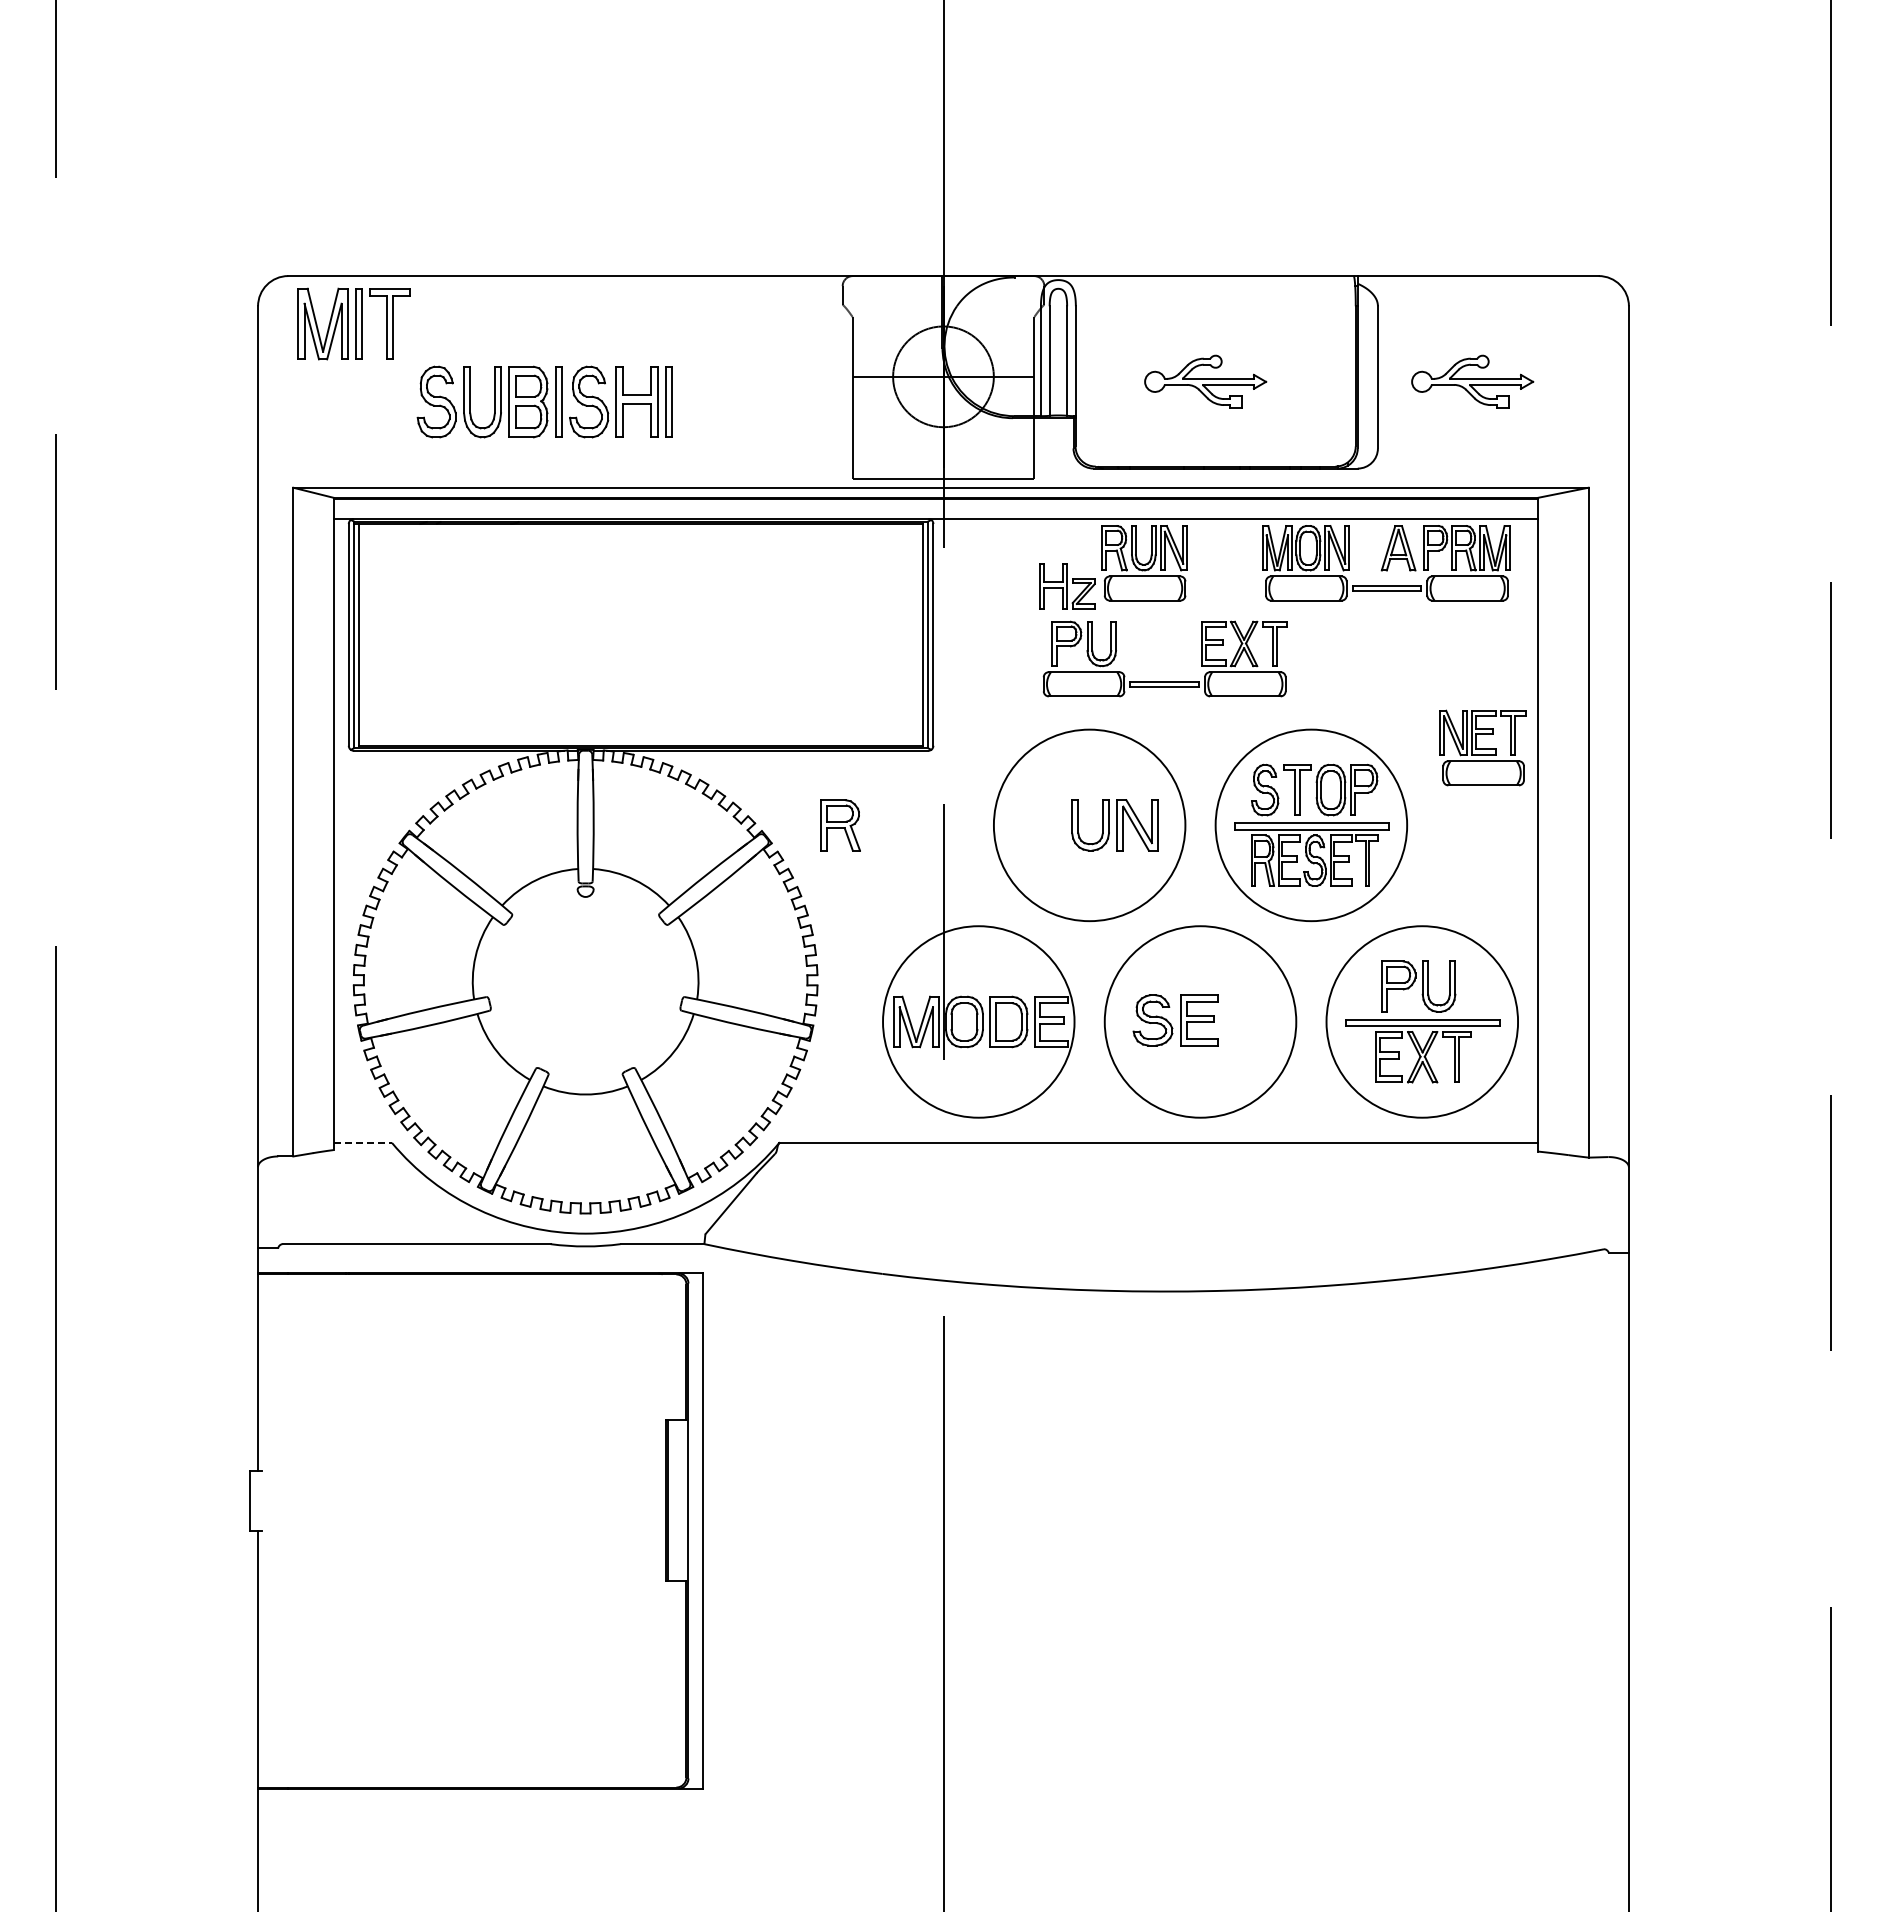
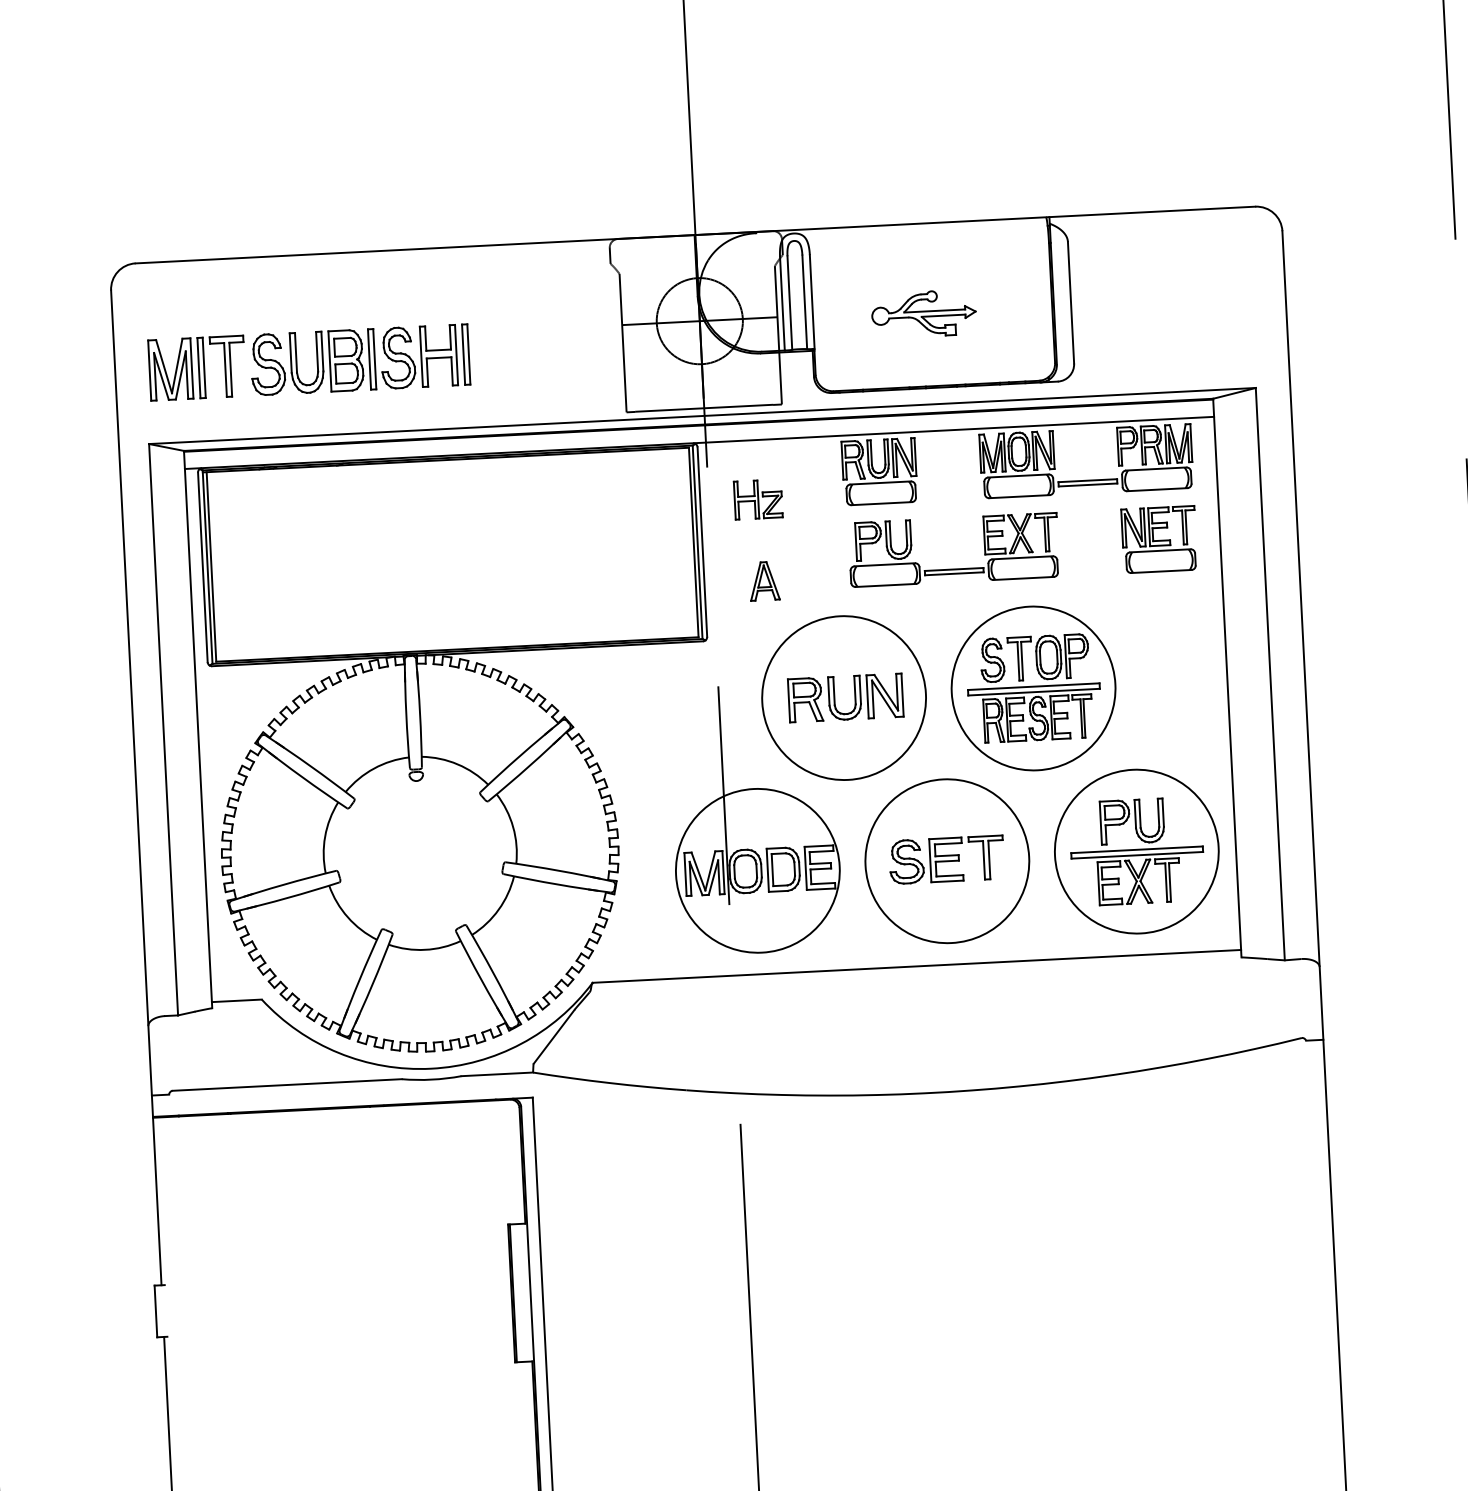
part: (353, 323) -> (196, 367), moved
part: (1472, 381) -> (1152, 302), removed
part: (1398, 548) -> (764, 581), moved
part: (1067, 586) -> (758, 499), moved
part: (1164, 681) -> (953, 569), moved
part: (1482, 747) -> (1158, 539), moved
part: (840, 825) -> (805, 700), moved
part: (1246, 1020) -> (986, 857), added
line: (363, 1142) -> (237, 1000), dashed -> solid

